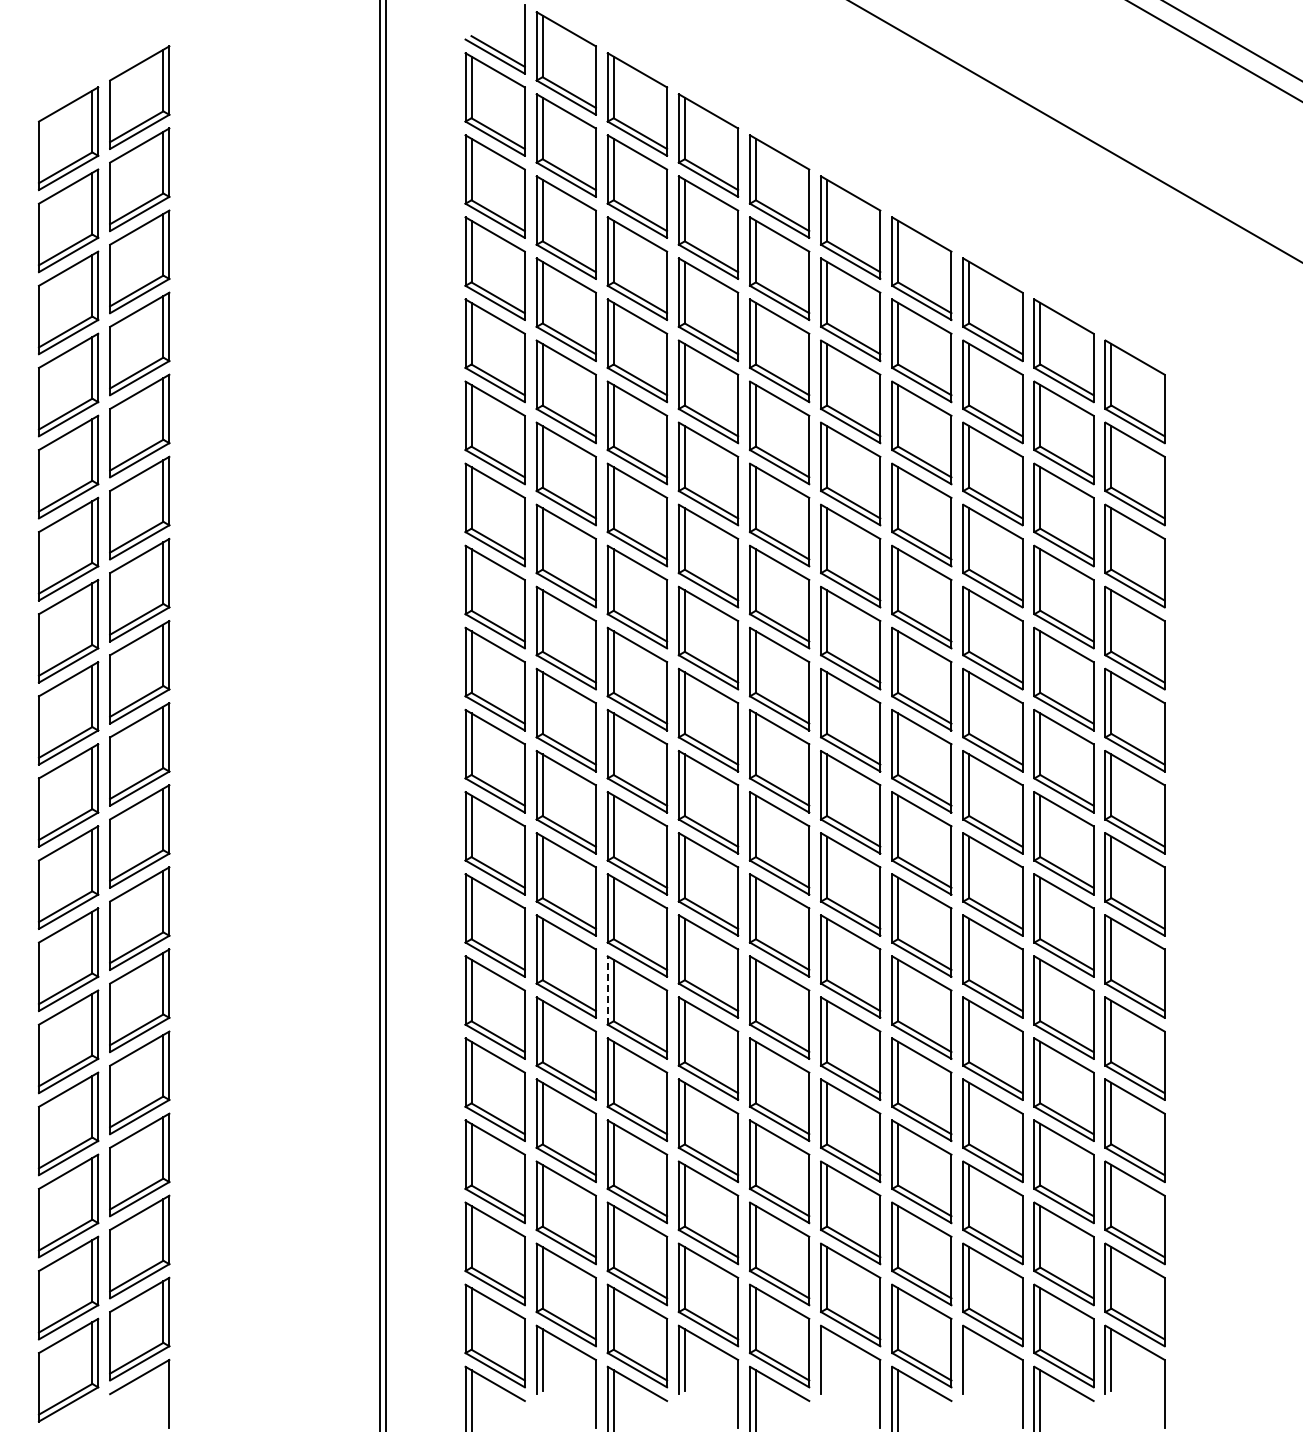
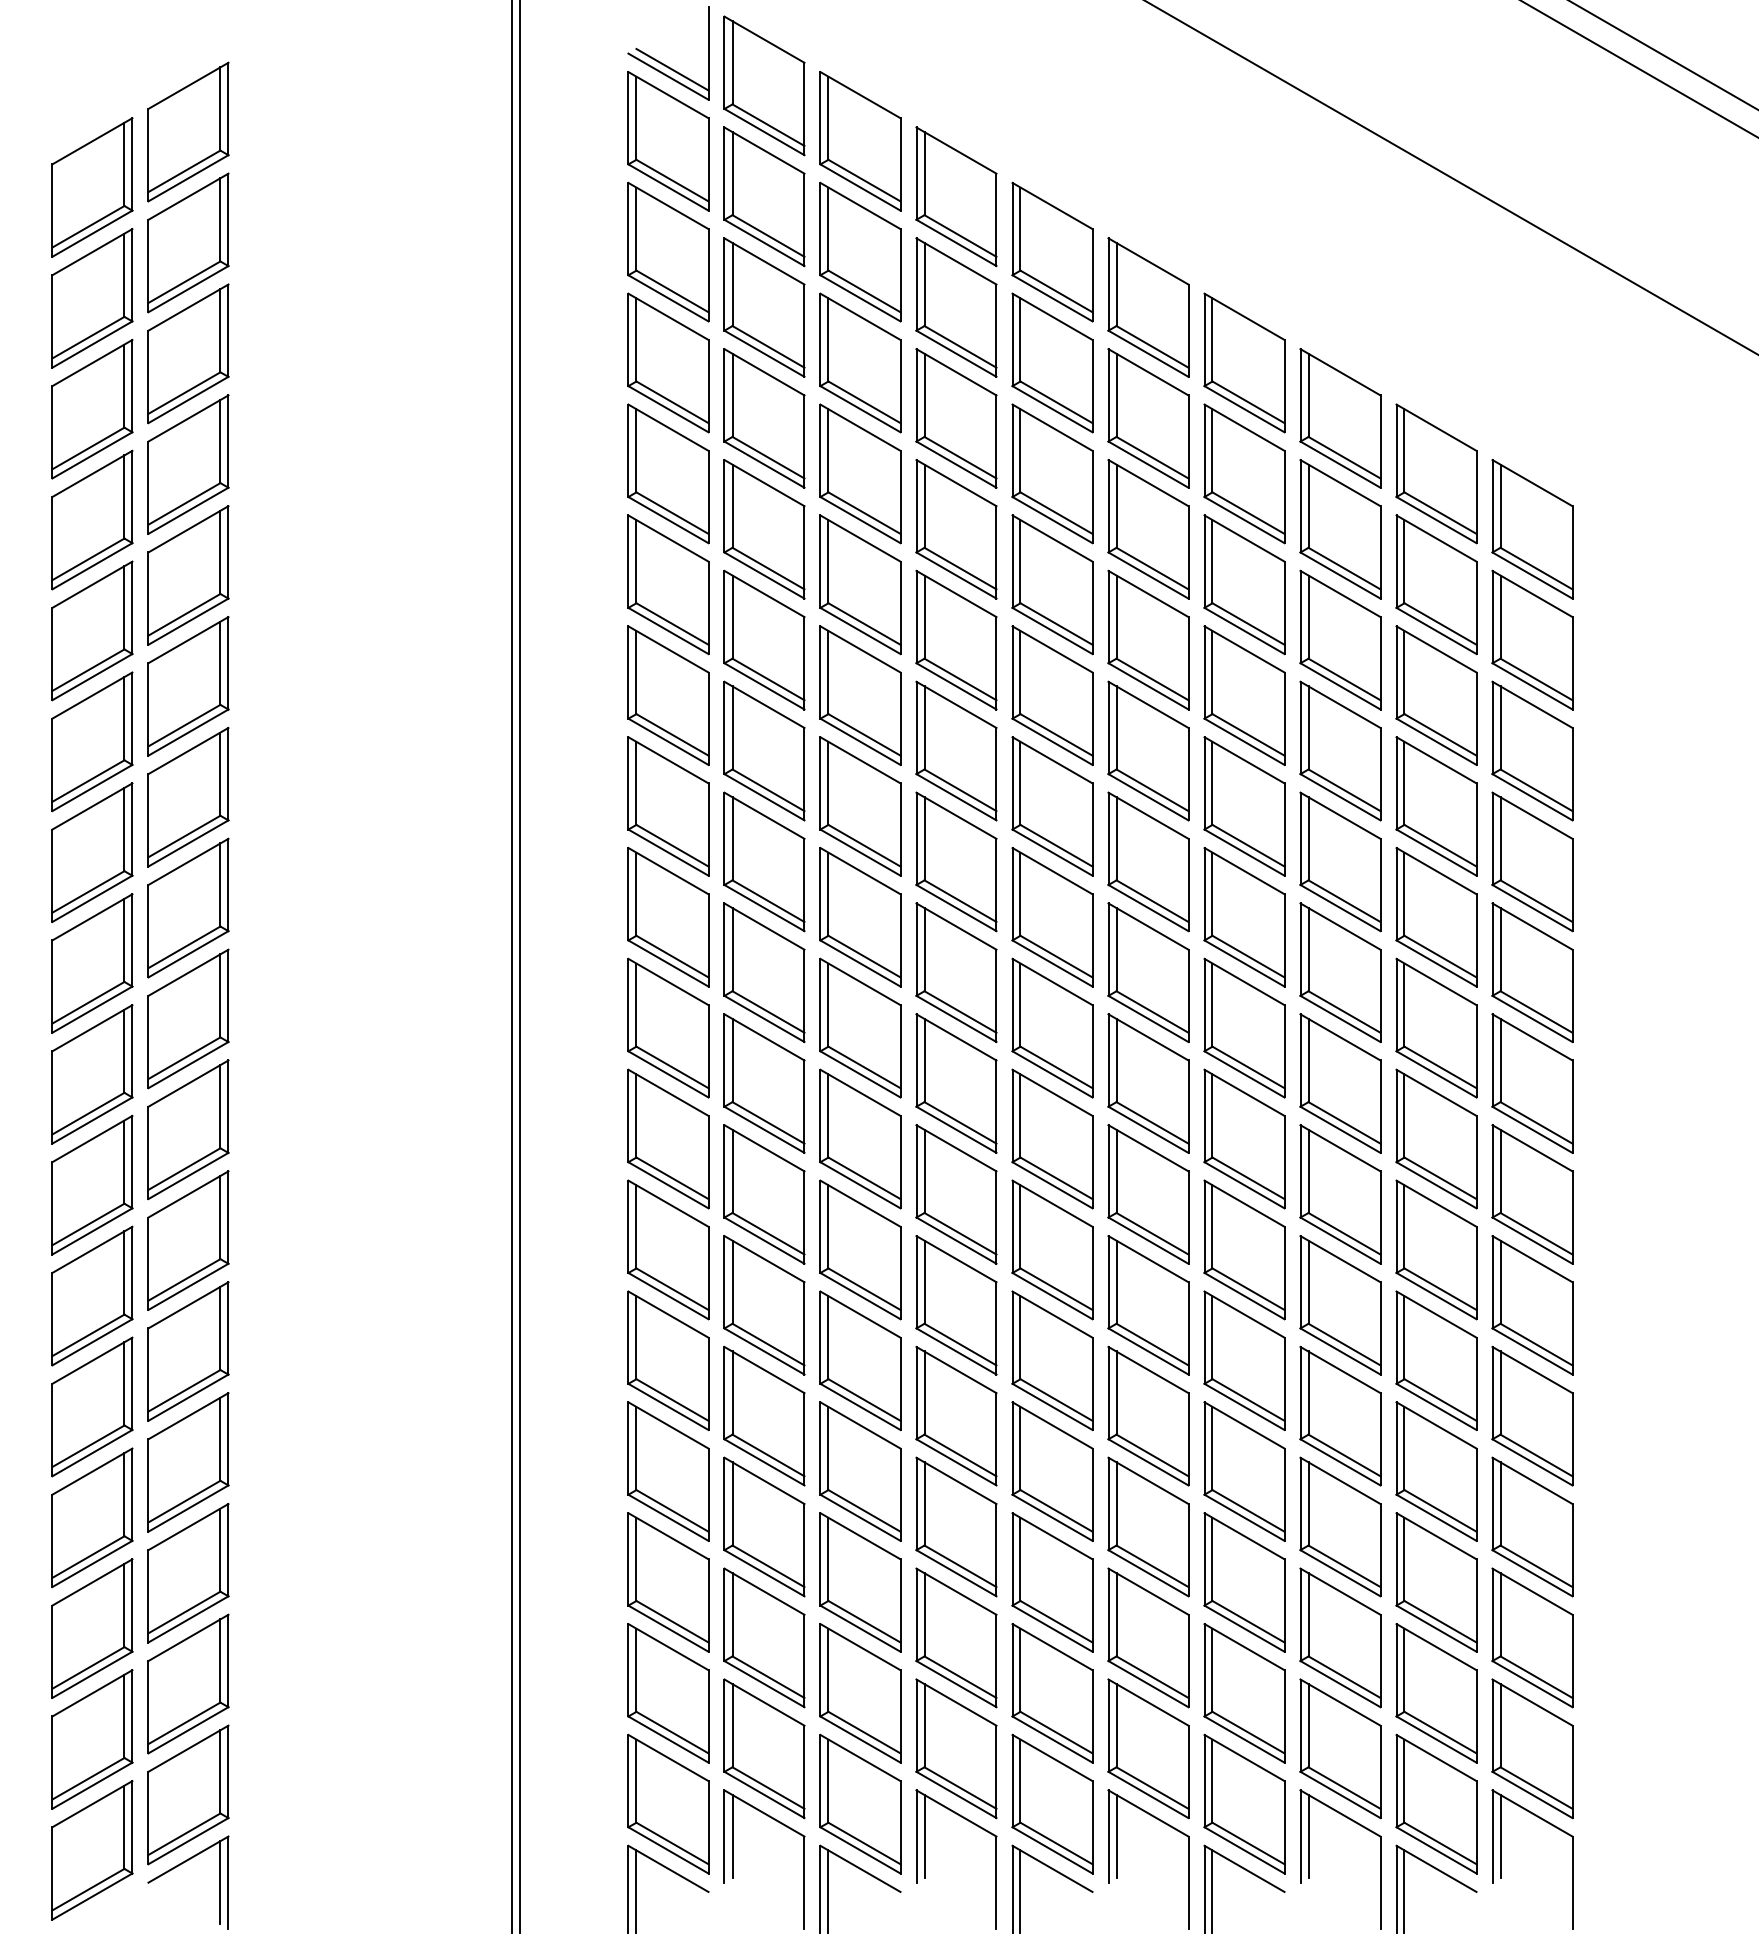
line: (607, 990) -> (820, 1337), dashed -> solid
line: (827, 1359) -> (1117, 1835), added
line: (969, 1359) -> (1308, 1835), added
line: (163, 1393) -> (220, 1881), added

